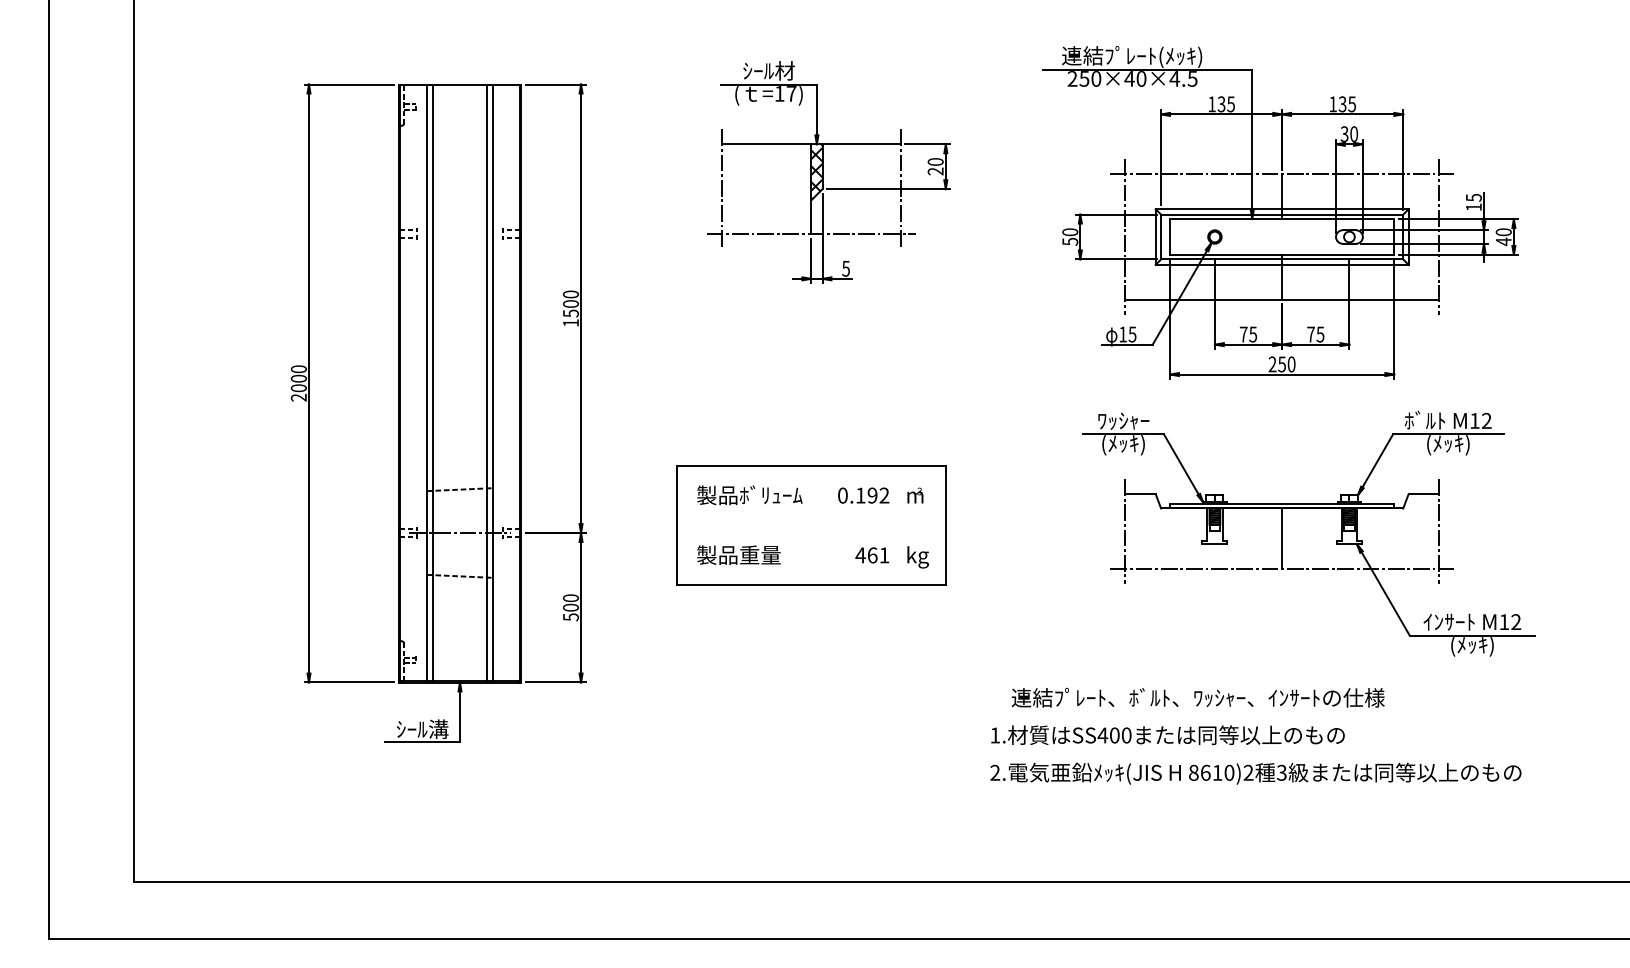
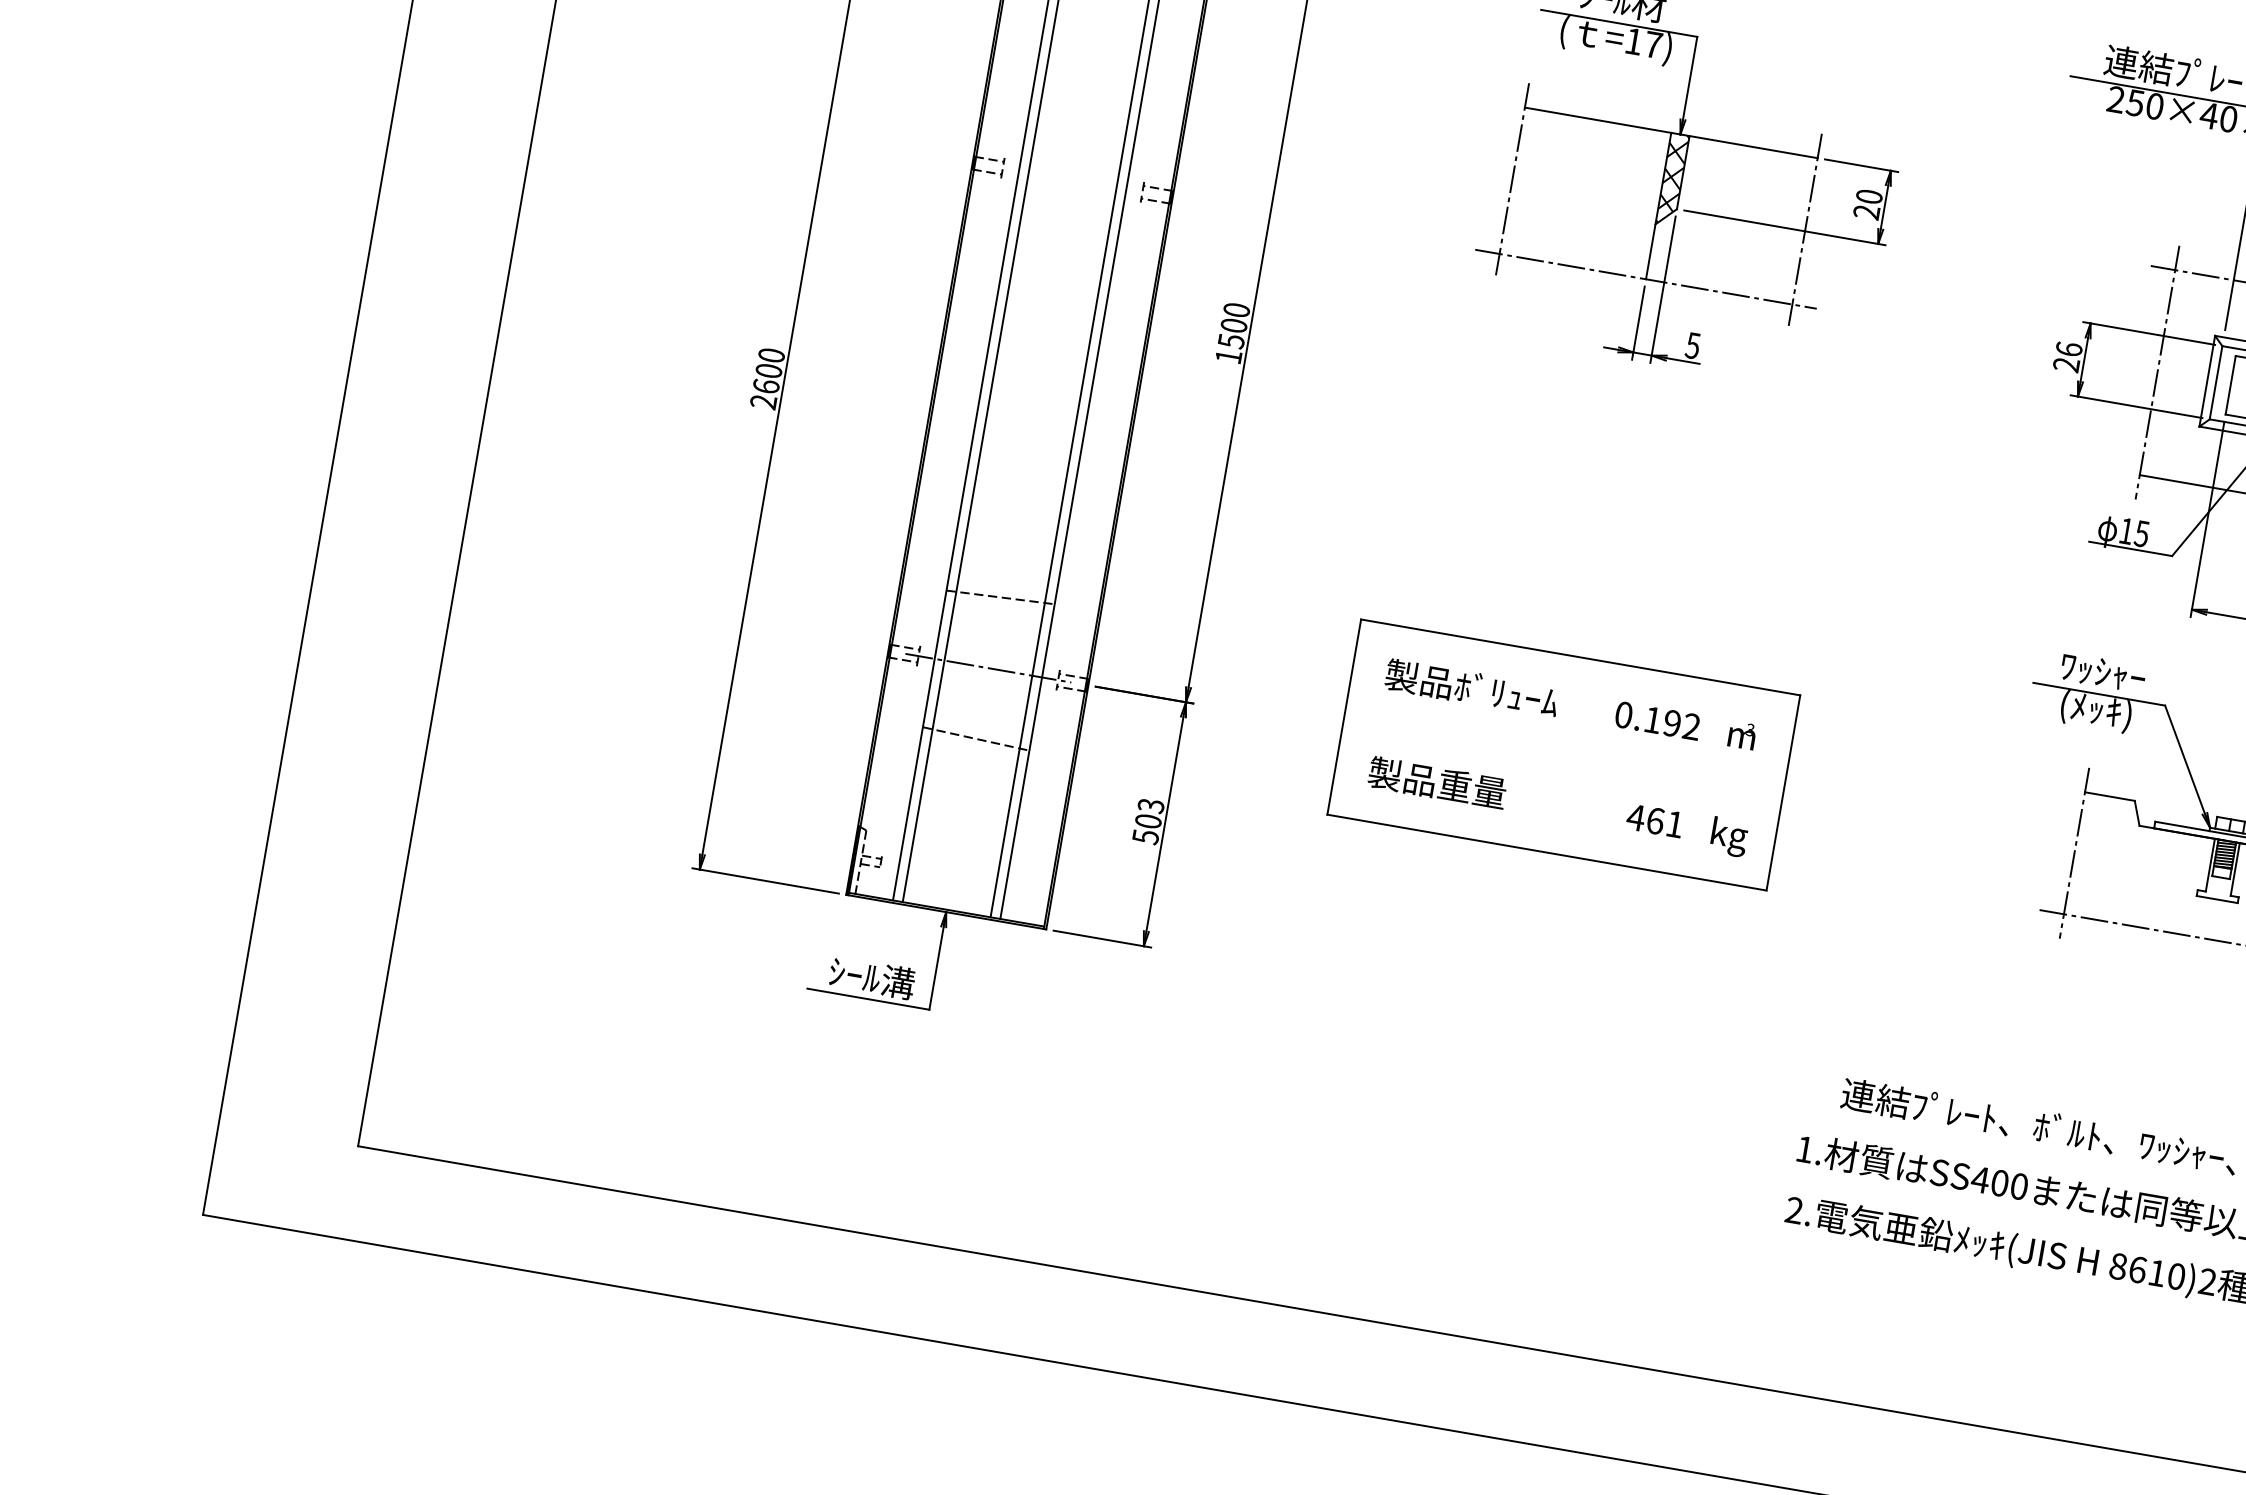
text: (1070, 236) -> (2068, 356), 50 -> 26
text: (298, 388) -> (765, 386), 2000 -> 2600
text: (570, 598) -> (1150, 806), 500 -> 503

